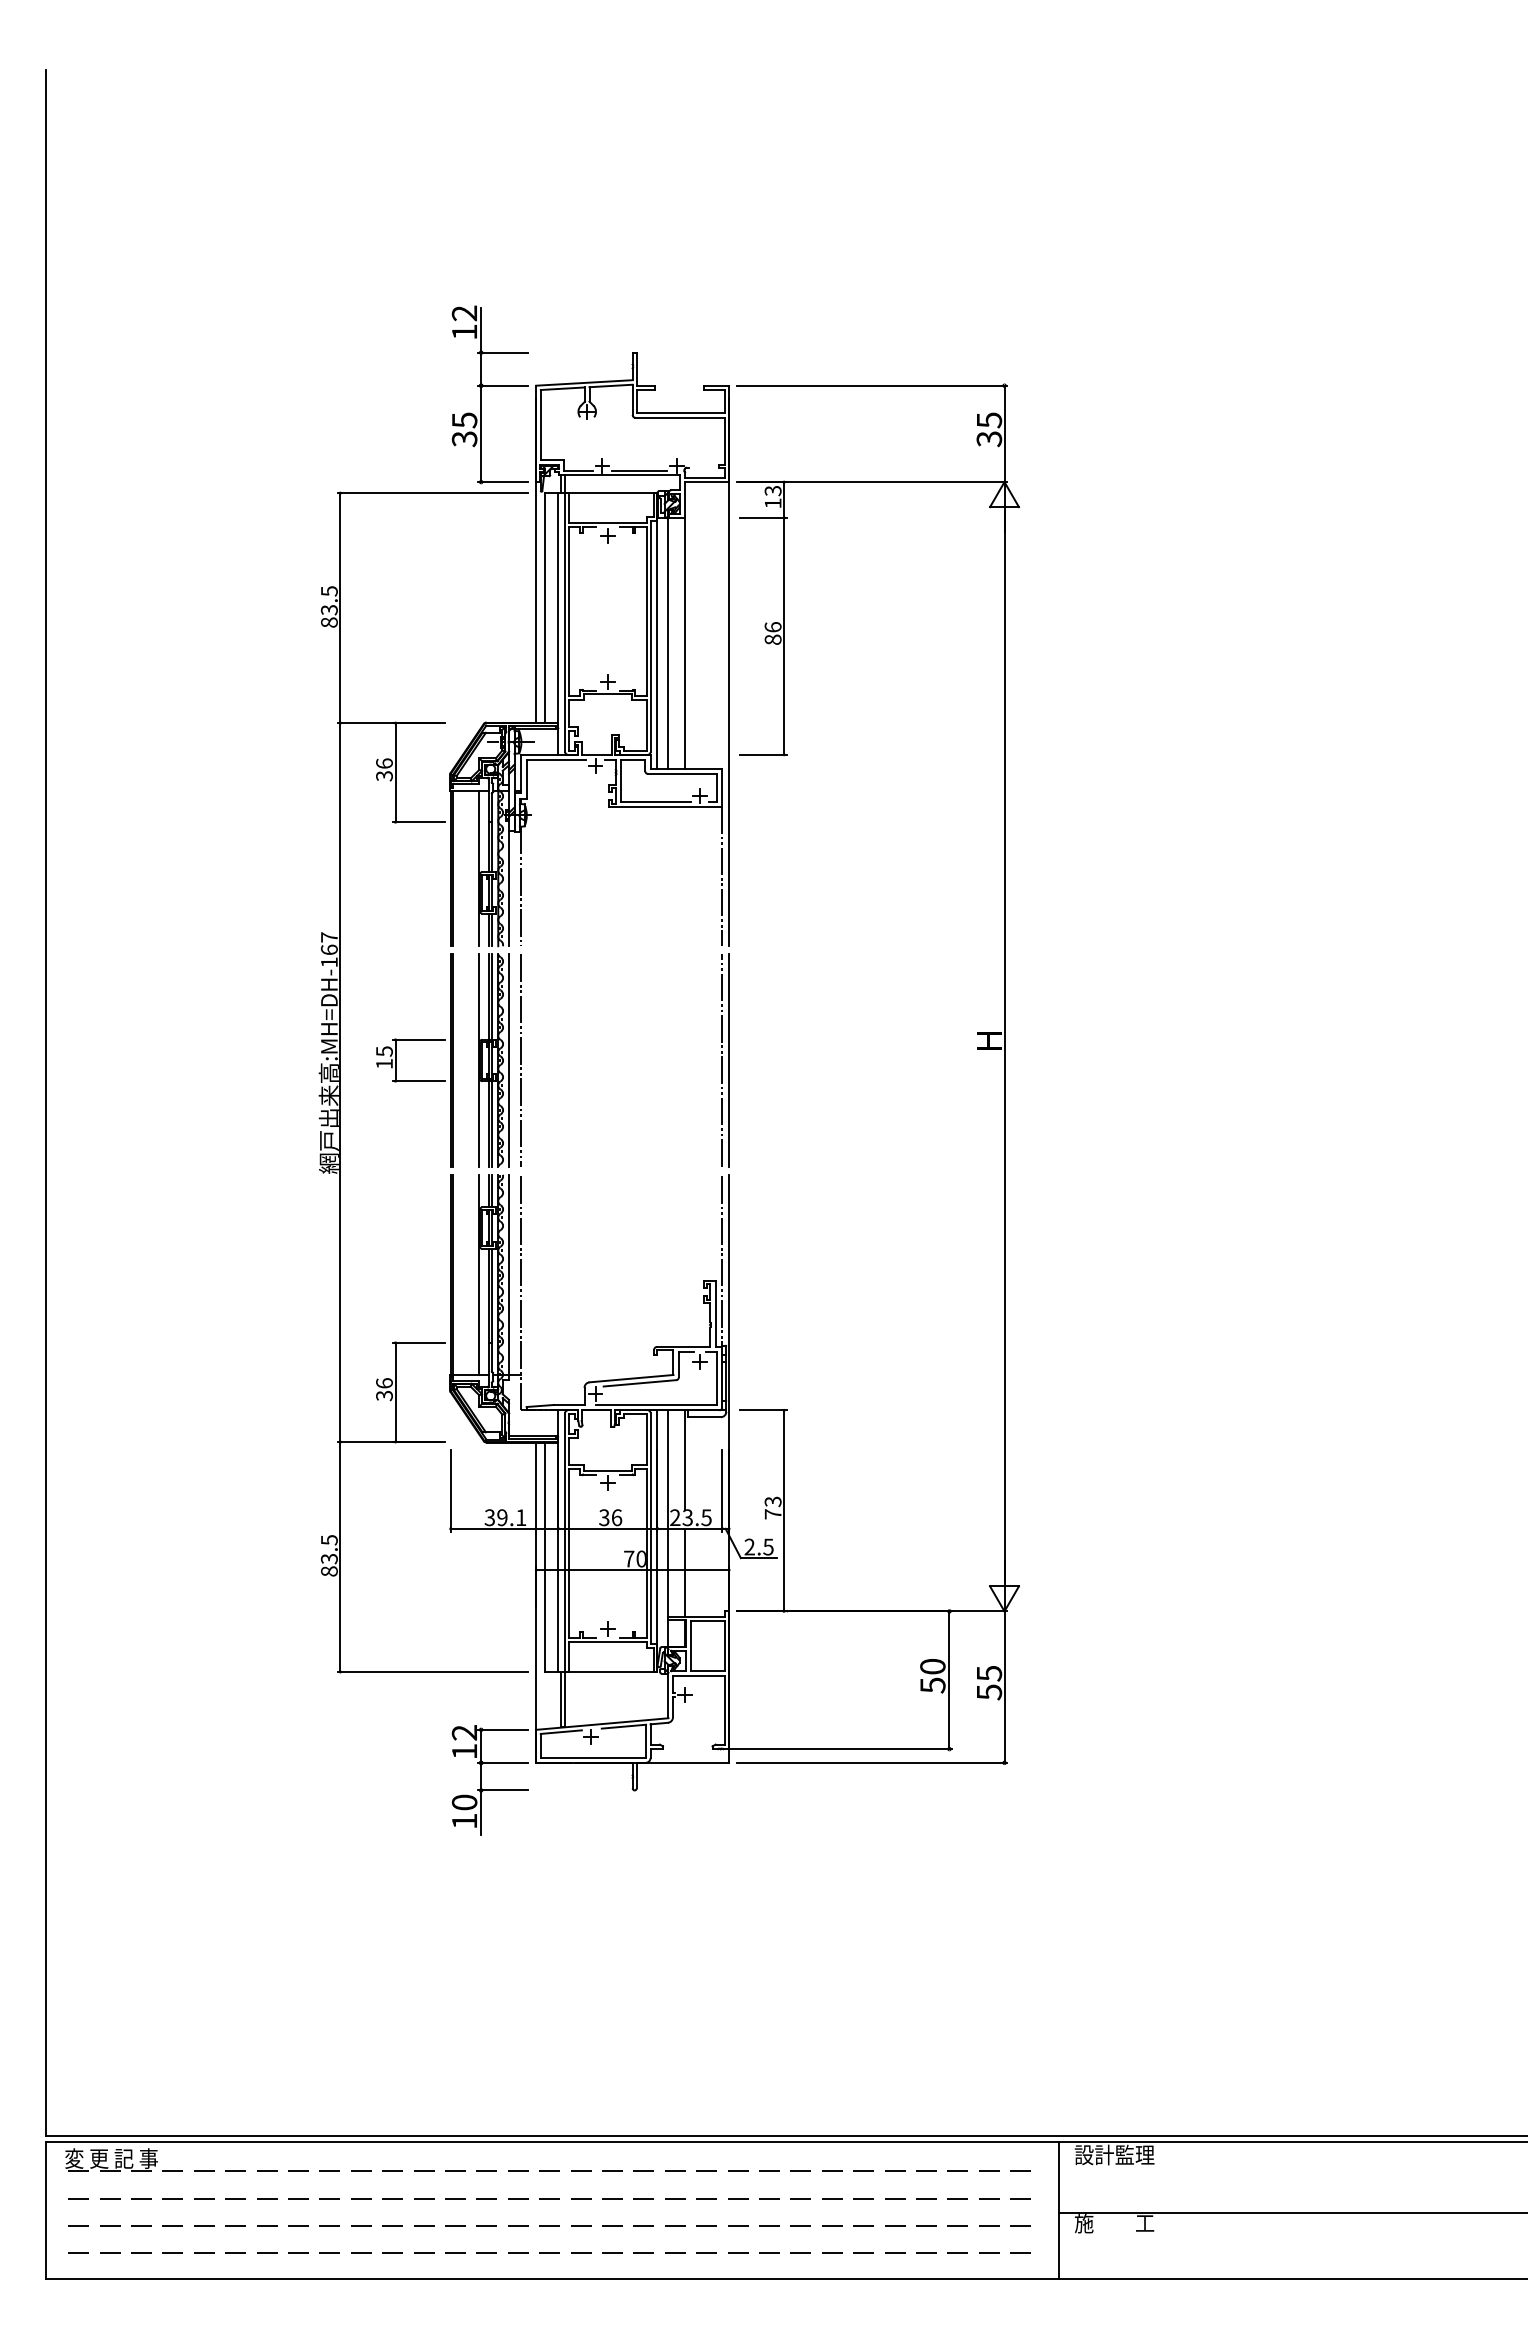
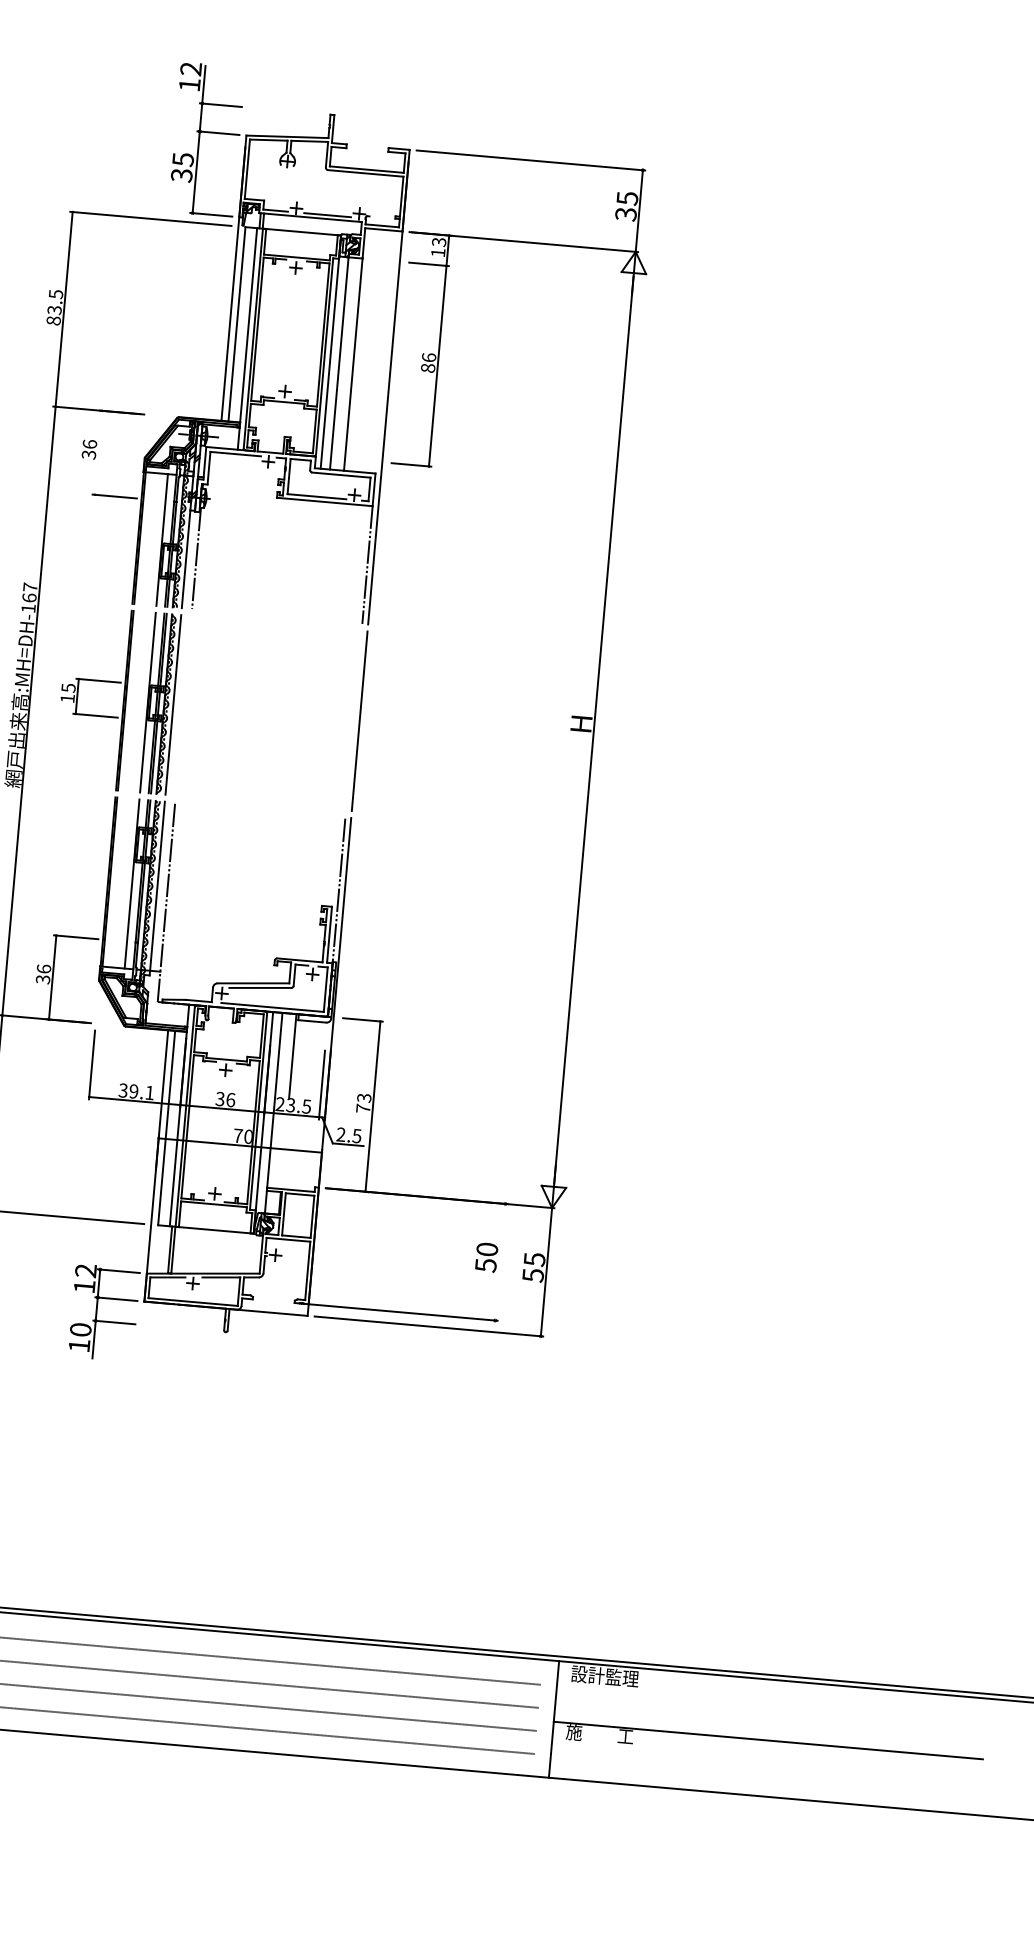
line: (395, 772) -> (98, 452), removed
line: (520, 1060) -> (183, 705), removed
line: (722, 1060) -> (354, 720), removed
line: (685, 1573) -> (284, 1152), removed
line: (949, 1680) -> (500, 1262), removed

